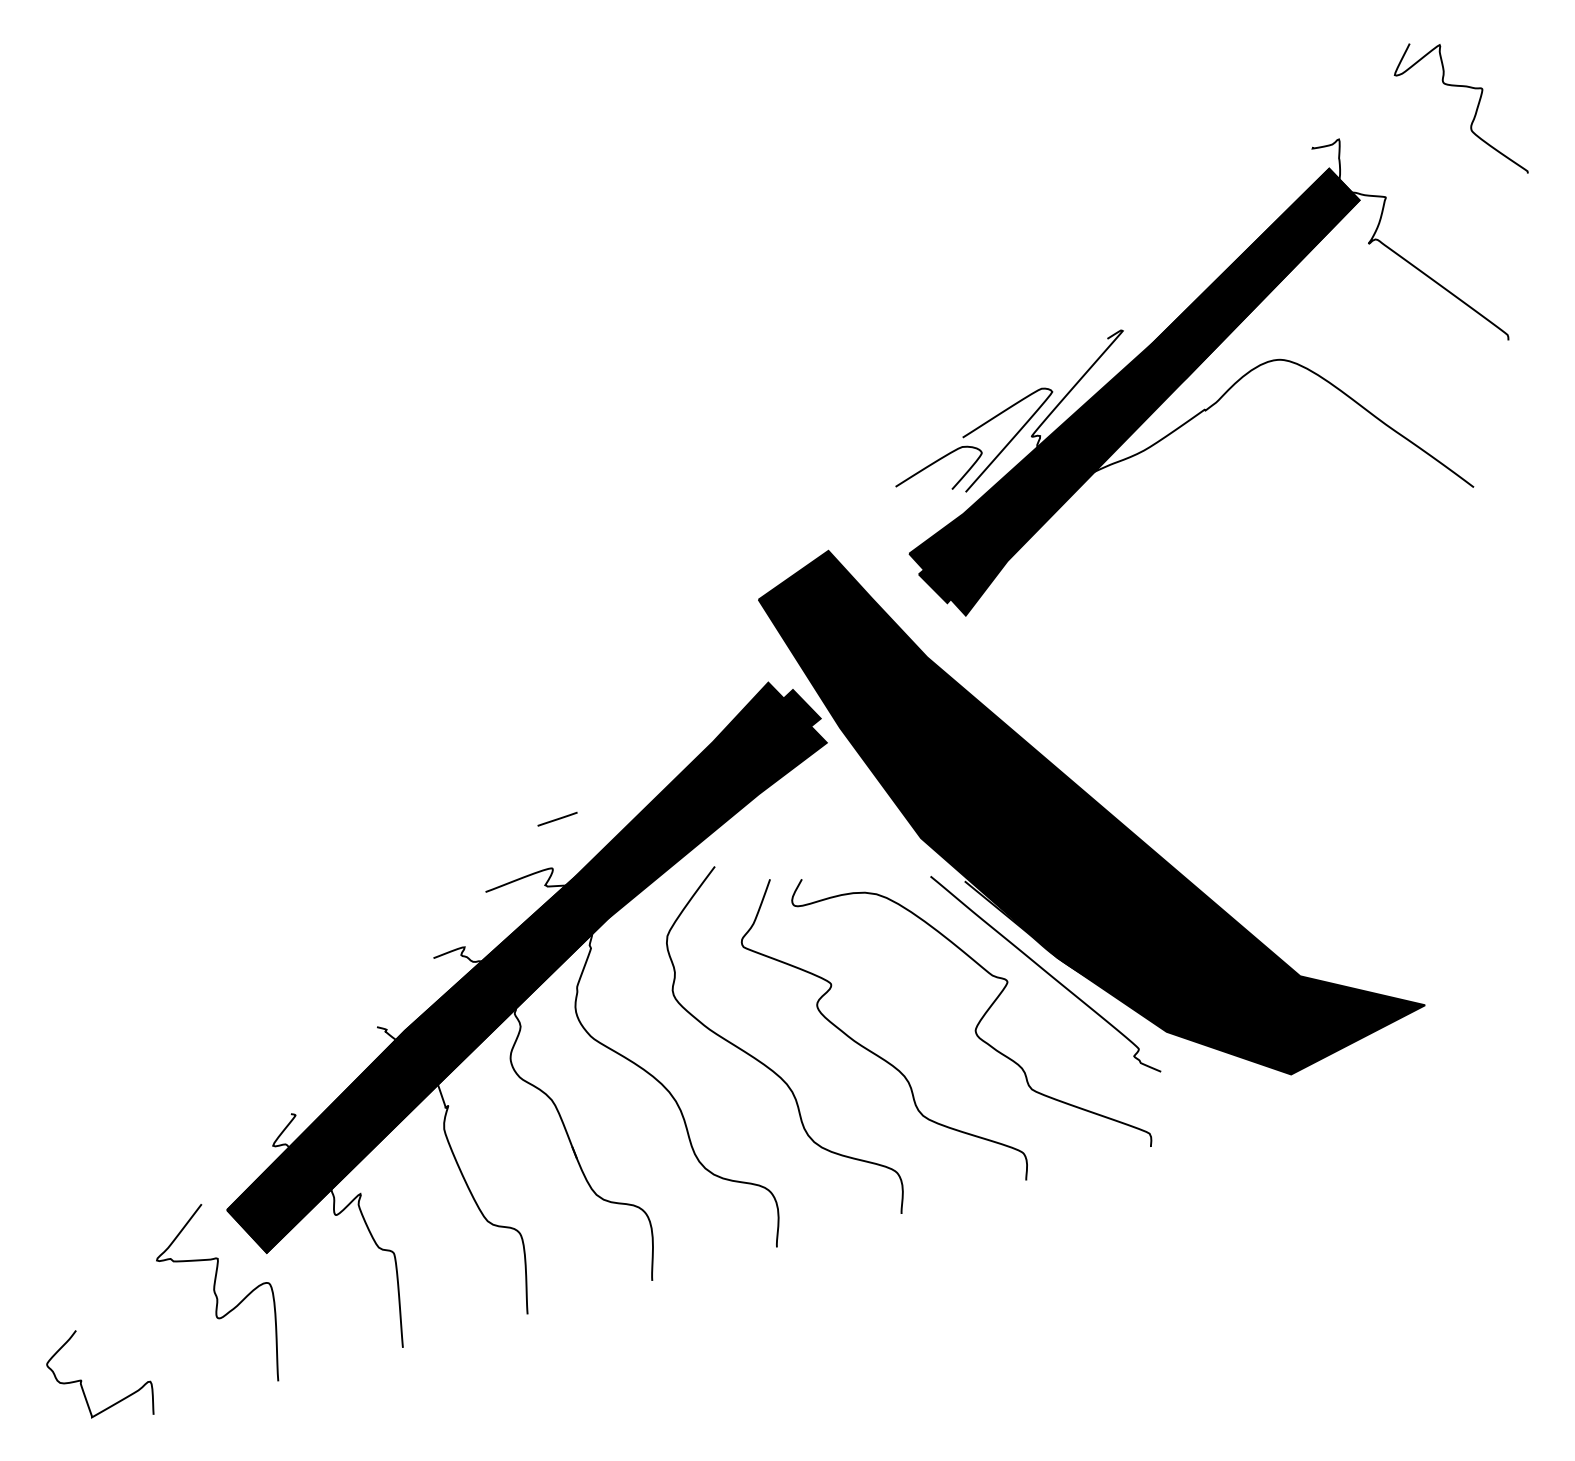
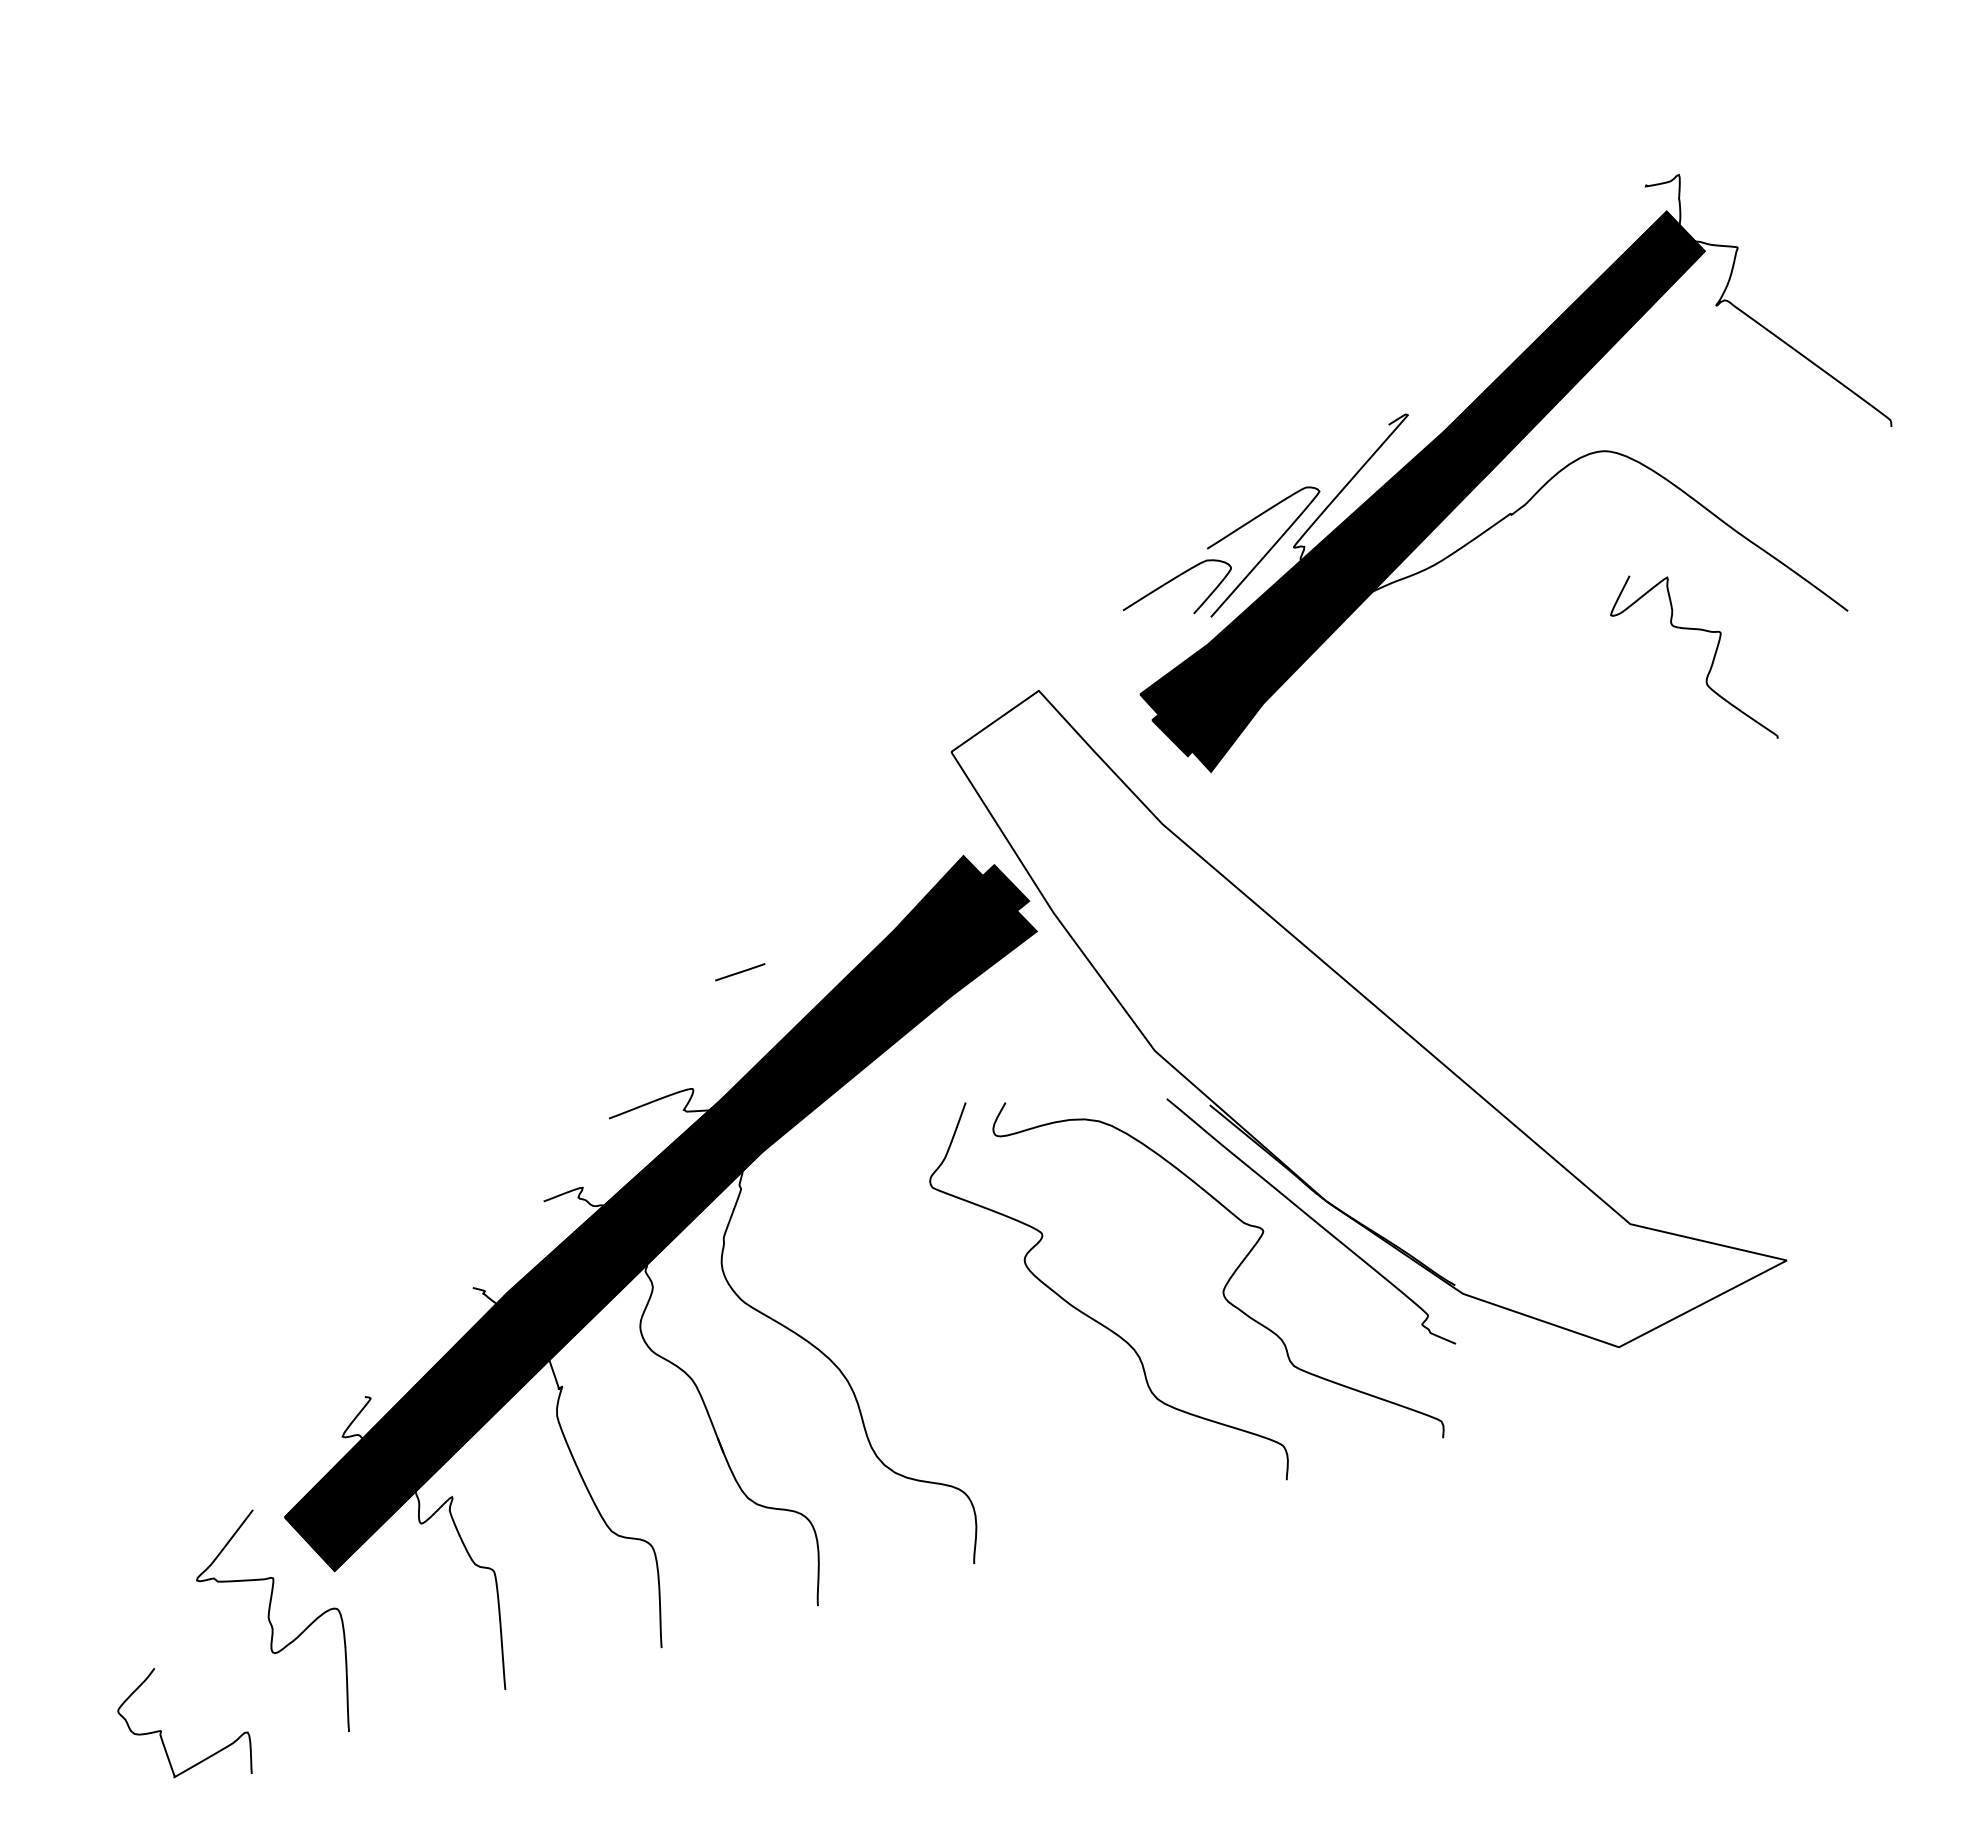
curve: (1475, 110) -> (1712, 659), moved
fill: (1091, 812) -> (1368, 1018), removed
line: (557, 819) -> (740, 972), moved
curve: (765, 1064) -> (959, 1334), removed
curve: (81, 1380) -> (161, 1730), moved

